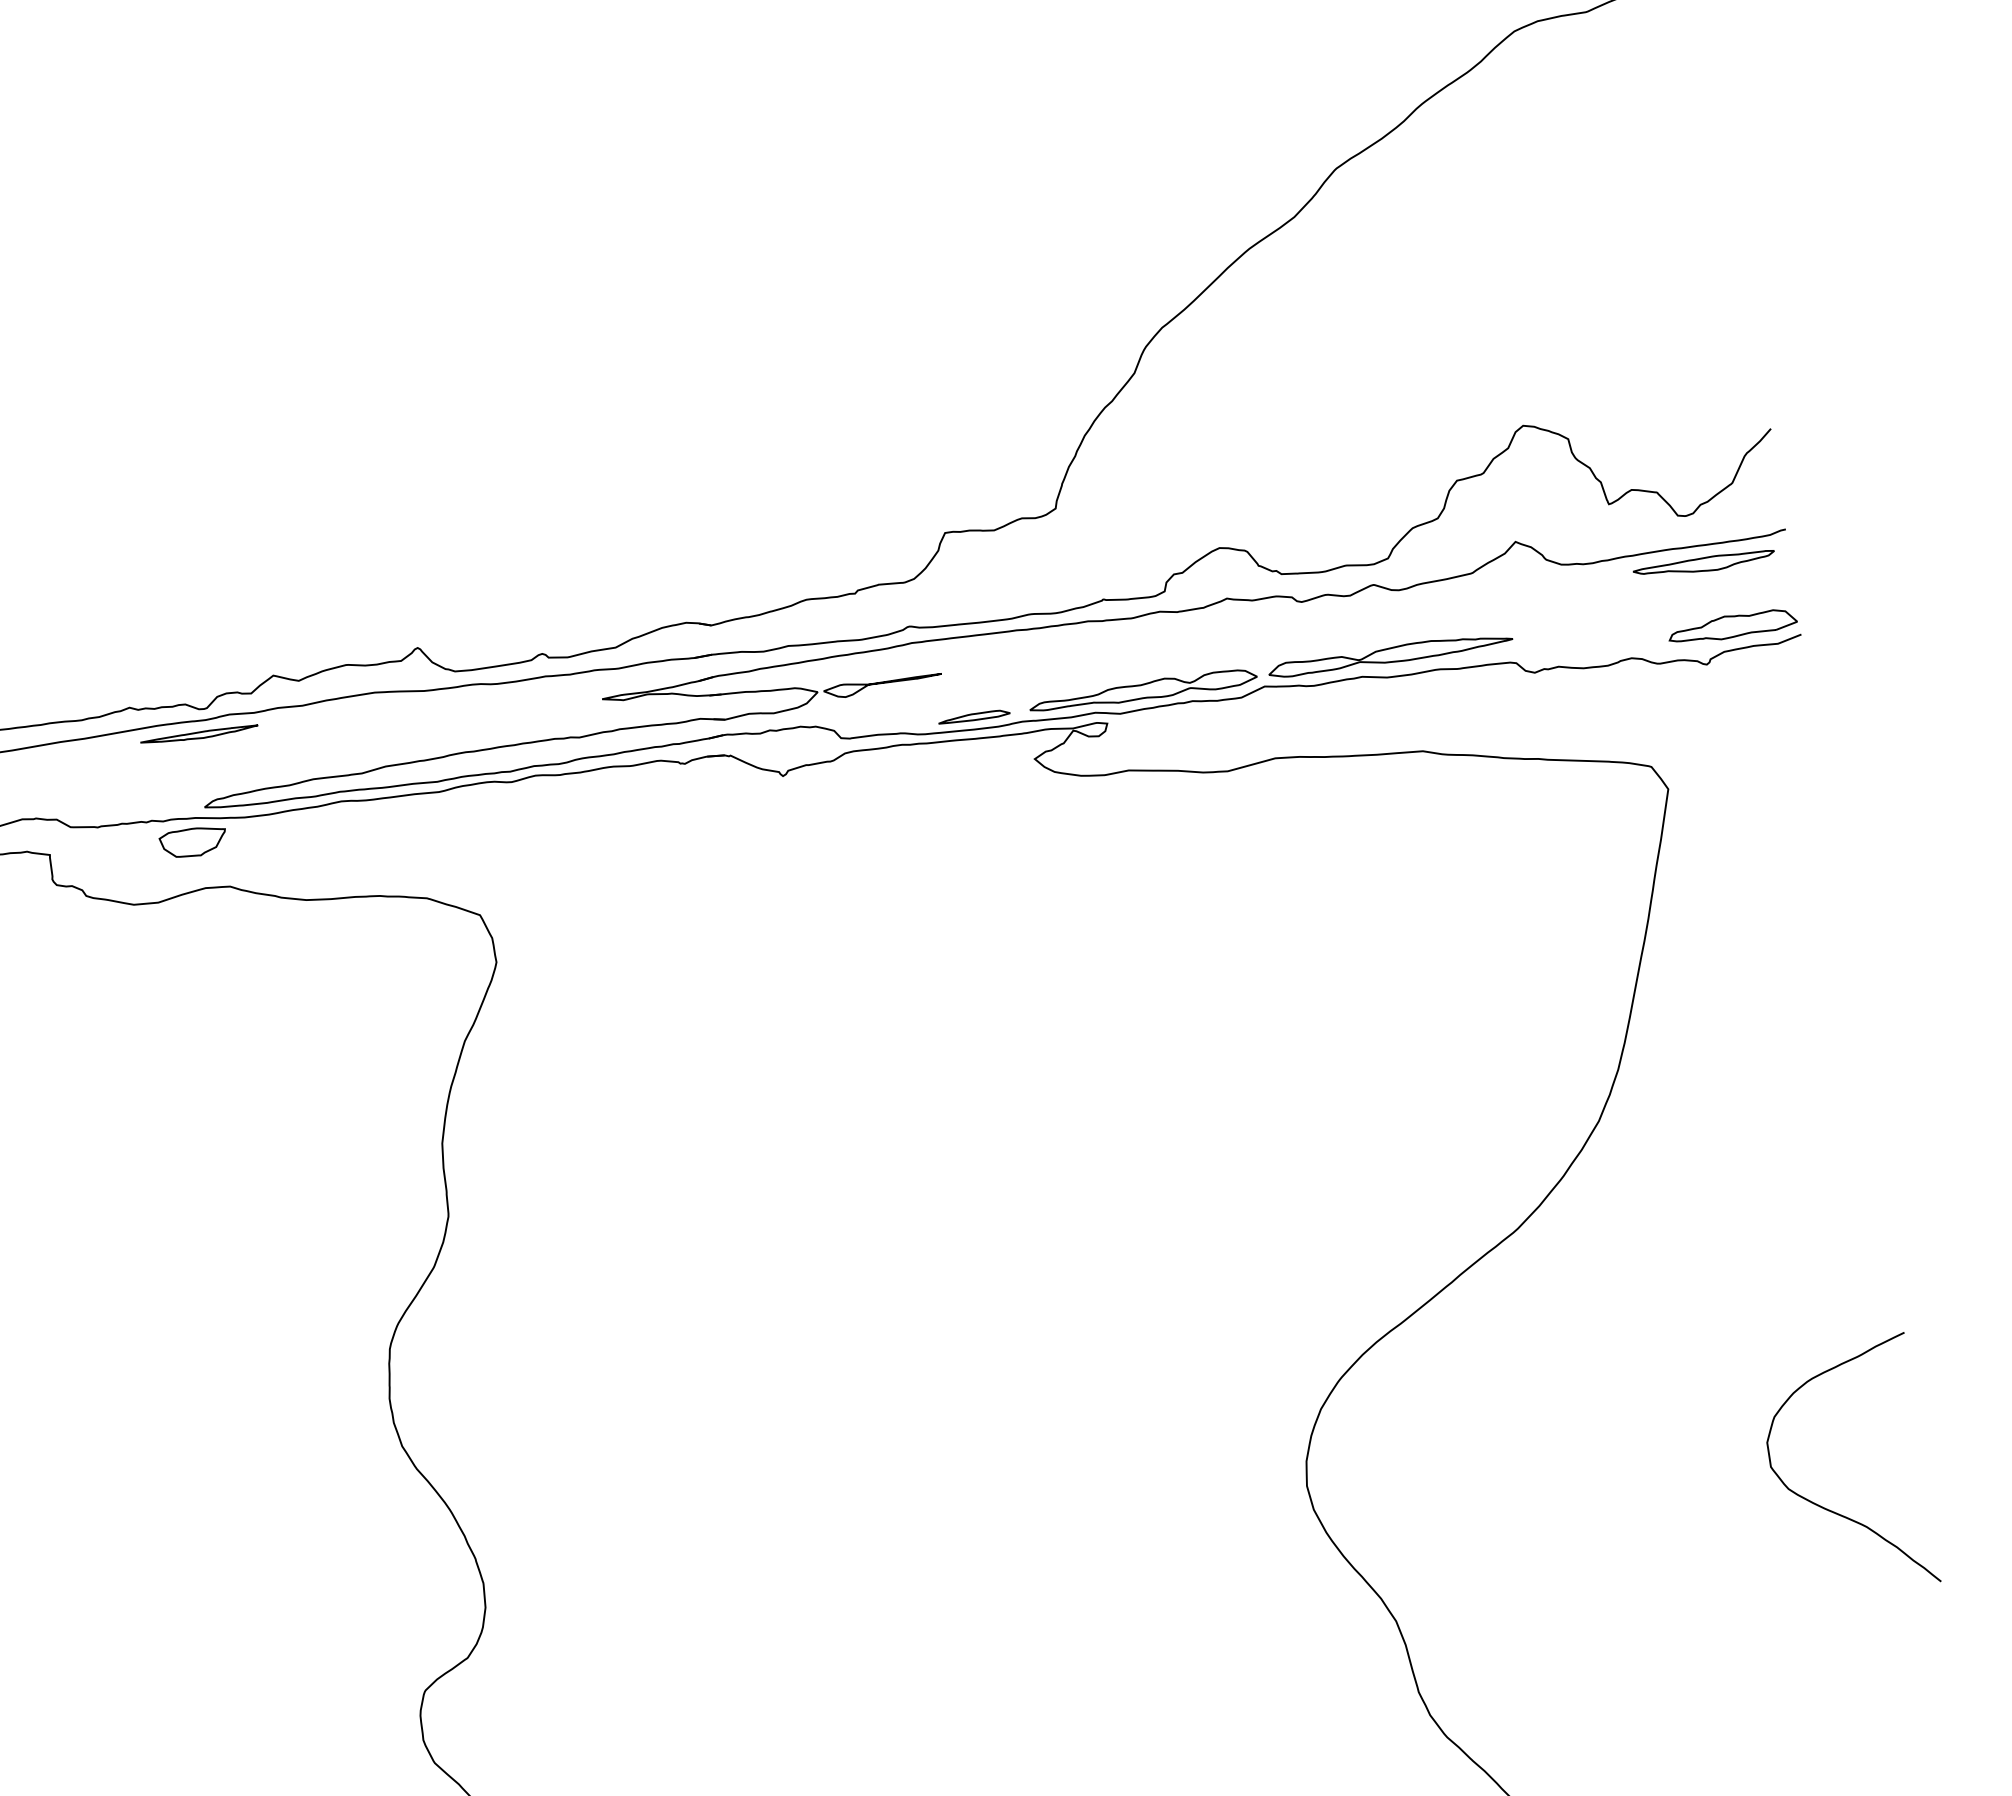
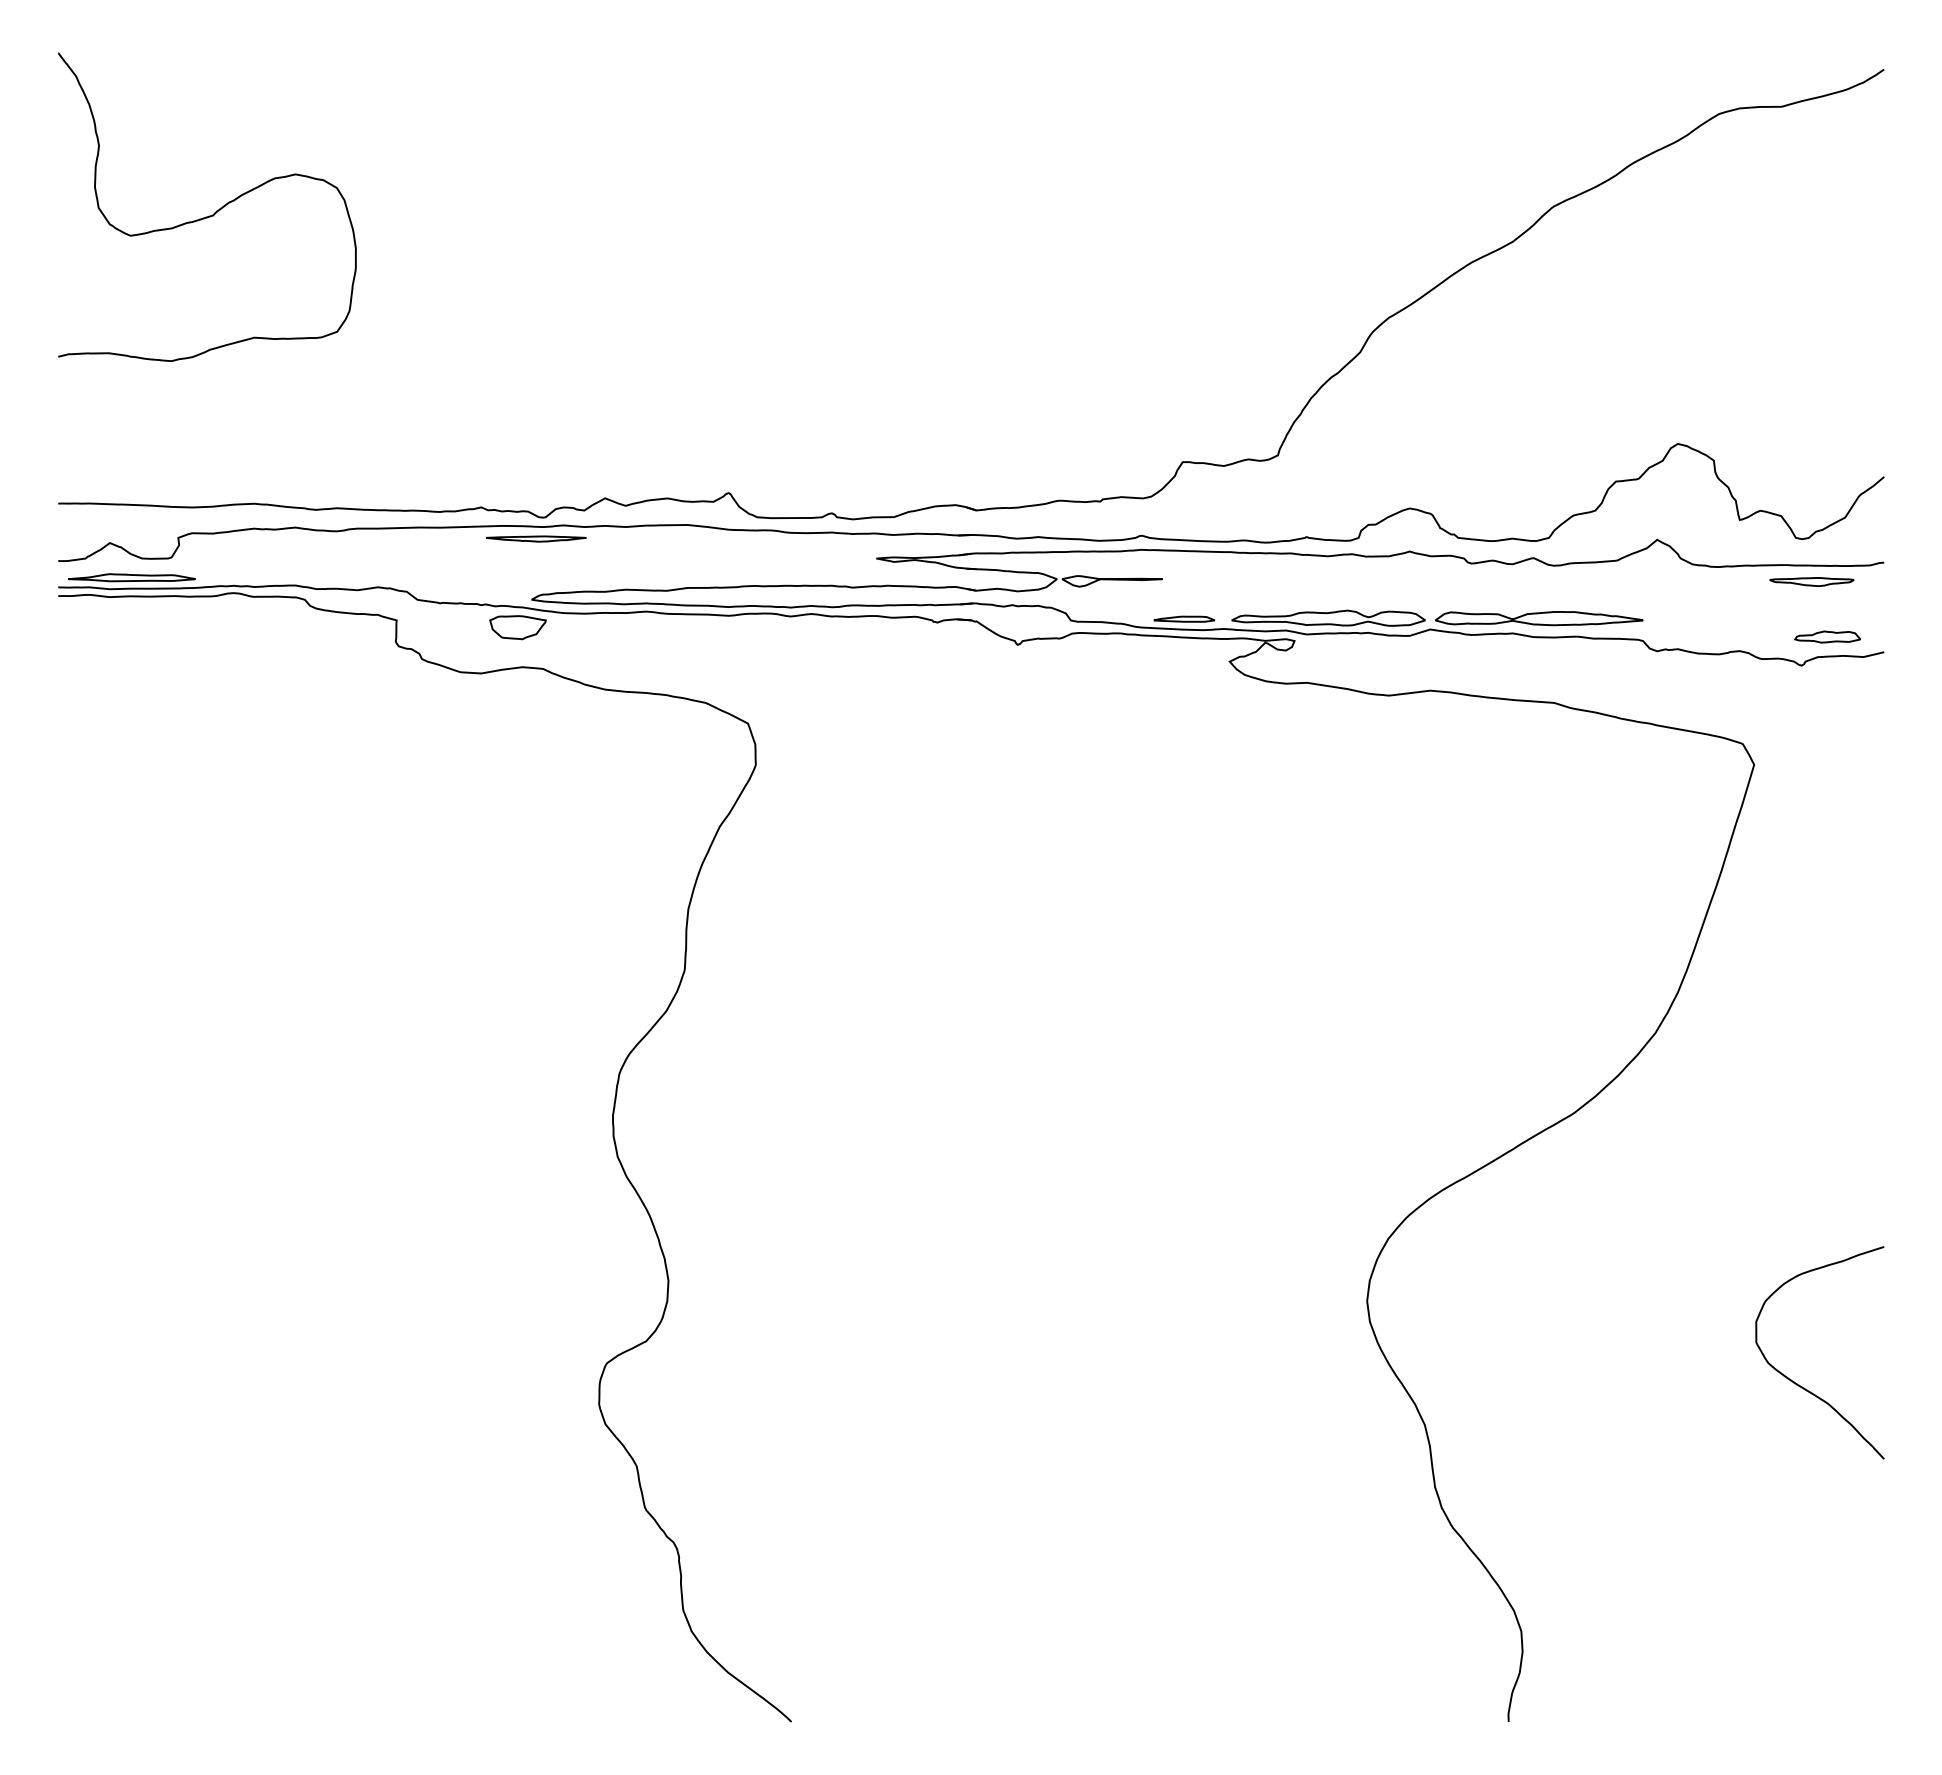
part: (1703, 564) -> (1811, 581), size x0.7
part: (1732, 625) -> (1827, 636), size x0.6

